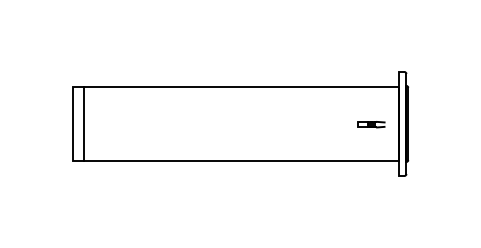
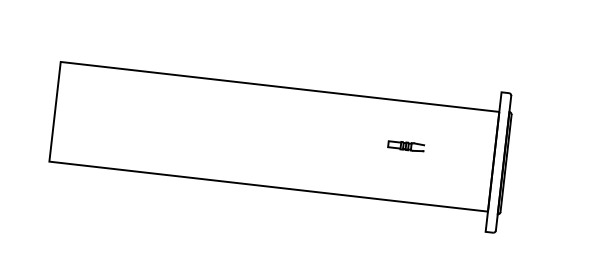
line: (84, 123) -> (70, 113), removed
part: (371, 124) -> (406, 146), moved

